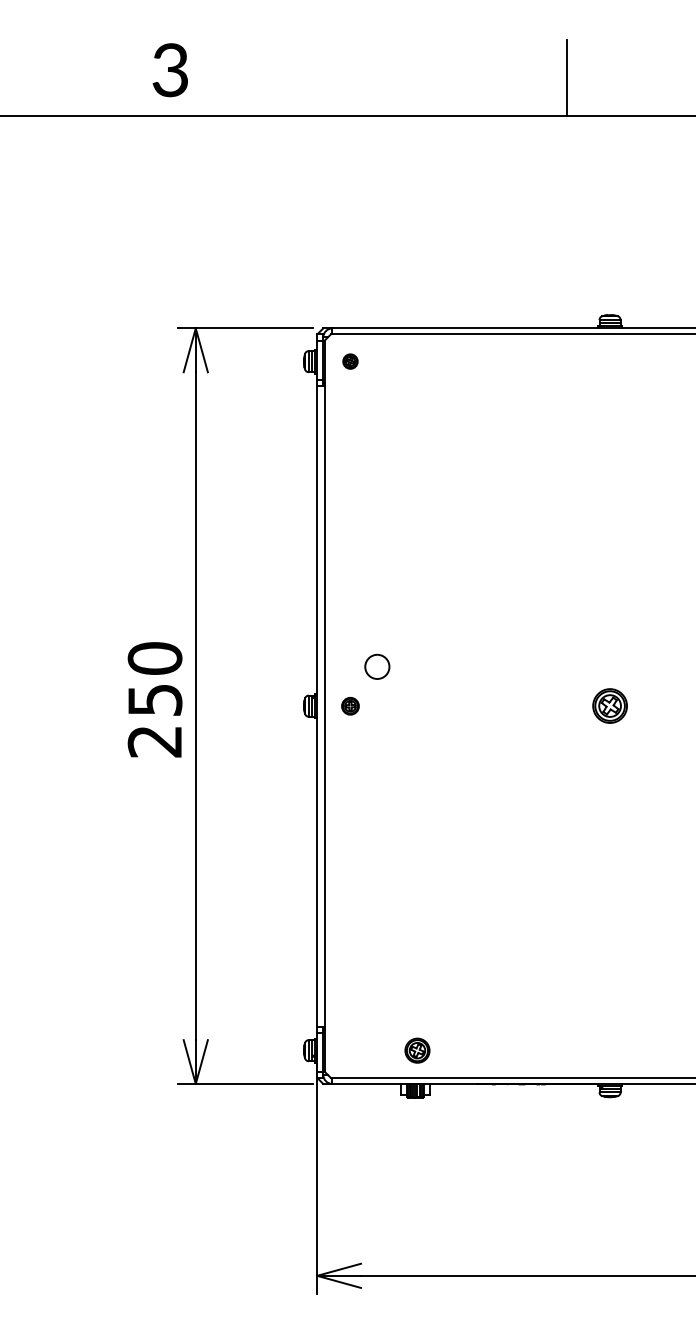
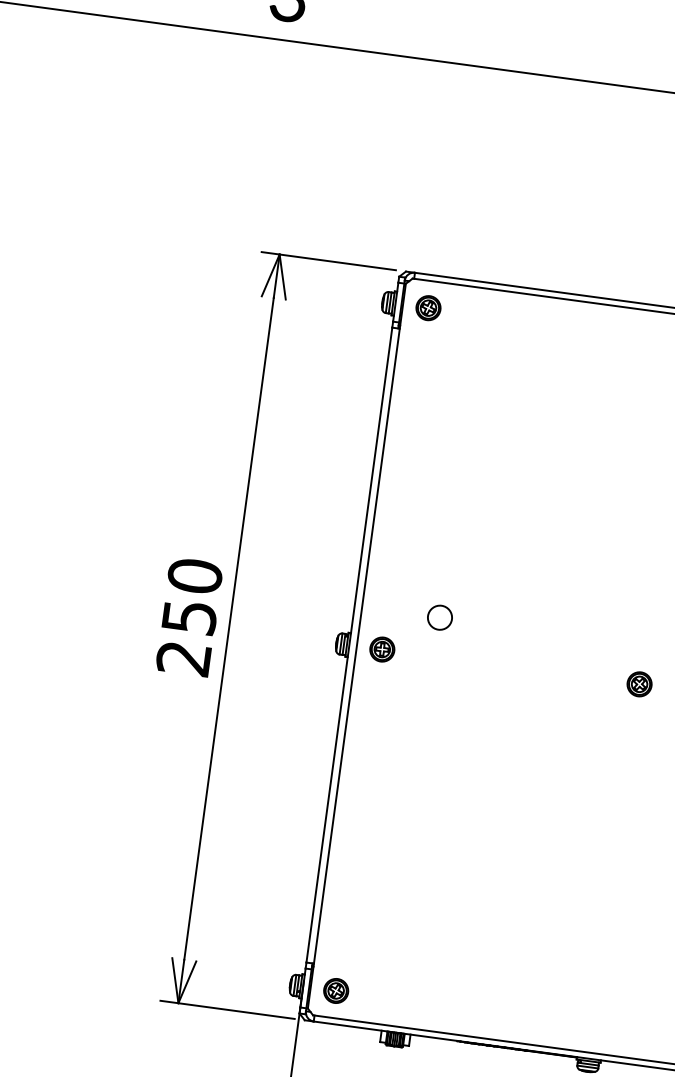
part: (350, 361) -> (428, 308), size x1.67
circle: (377, 666) -> (440, 617), moved
part: (350, 706) -> (382, 649), size x1.43
part: (609, 706) -> (638, 684), size x0.71
part: (417, 1050) -> (336, 990), moved

